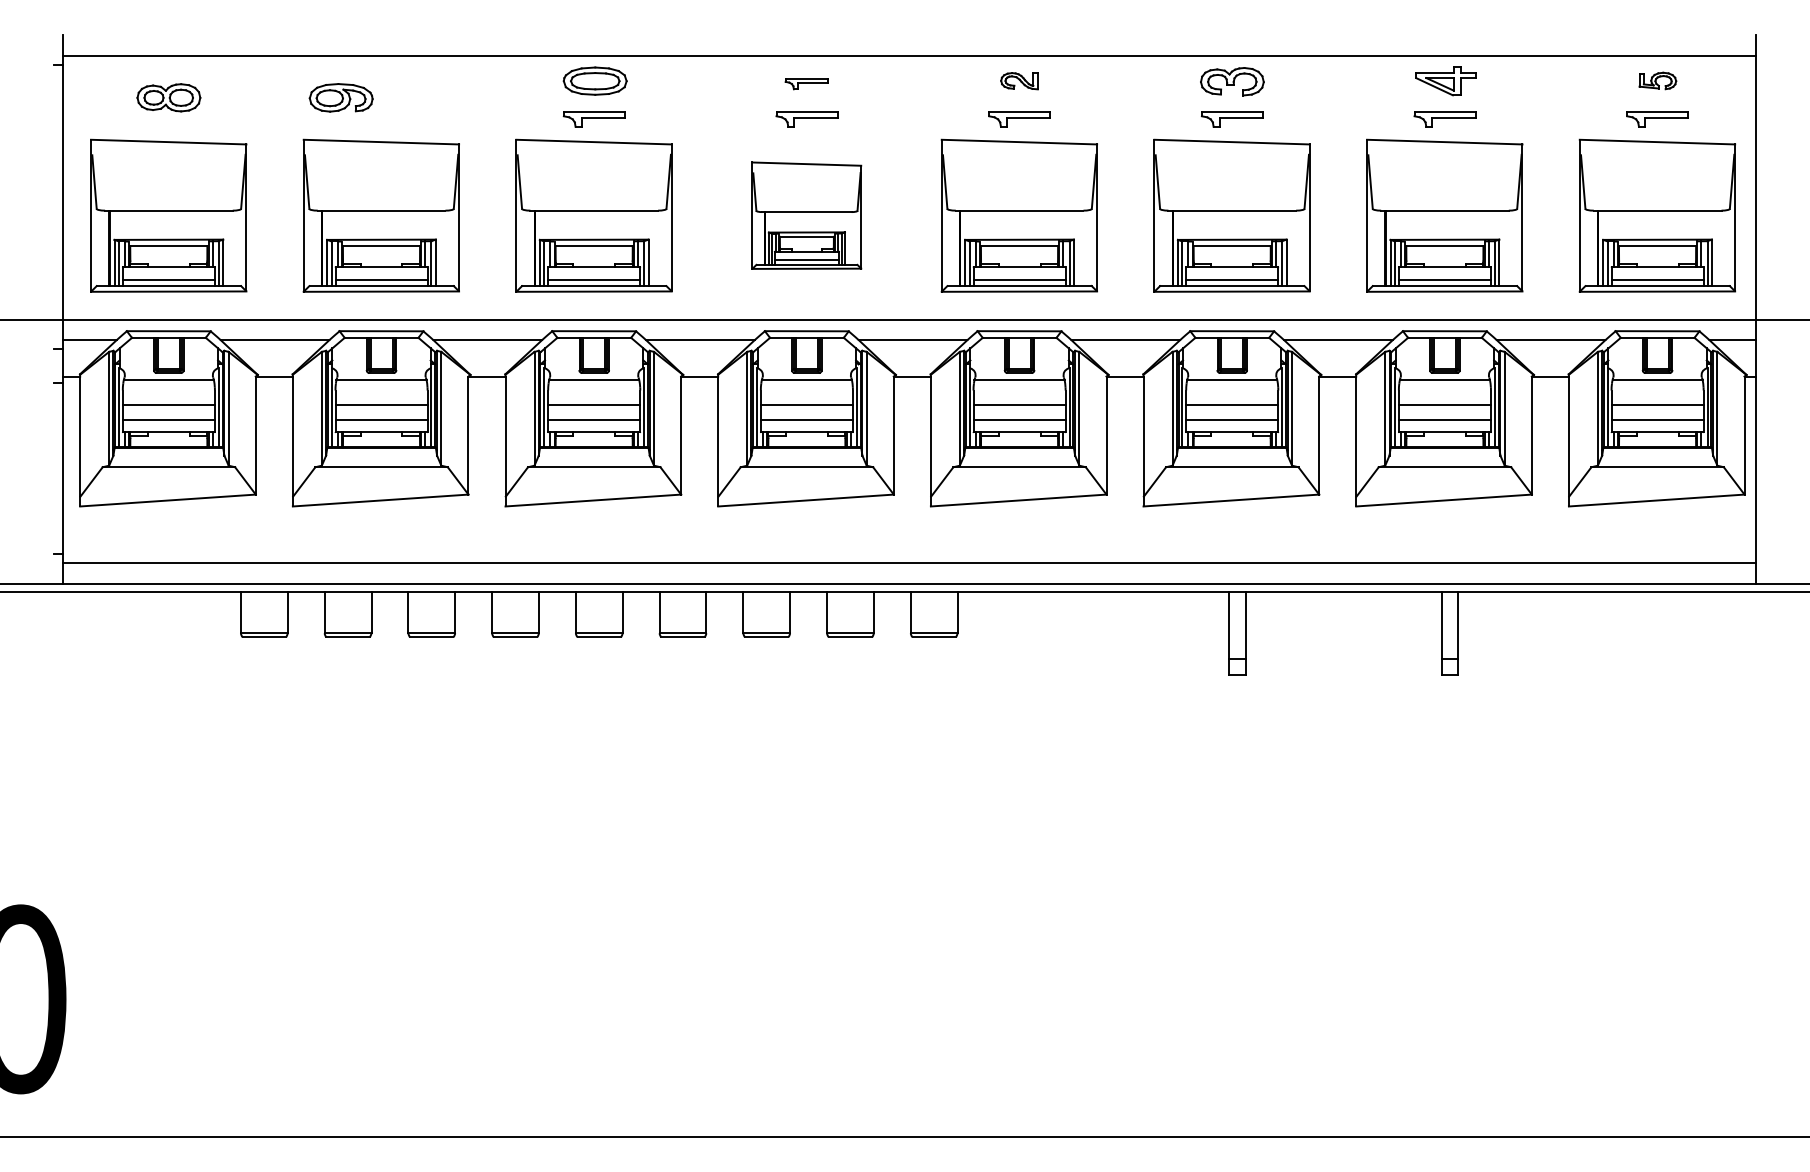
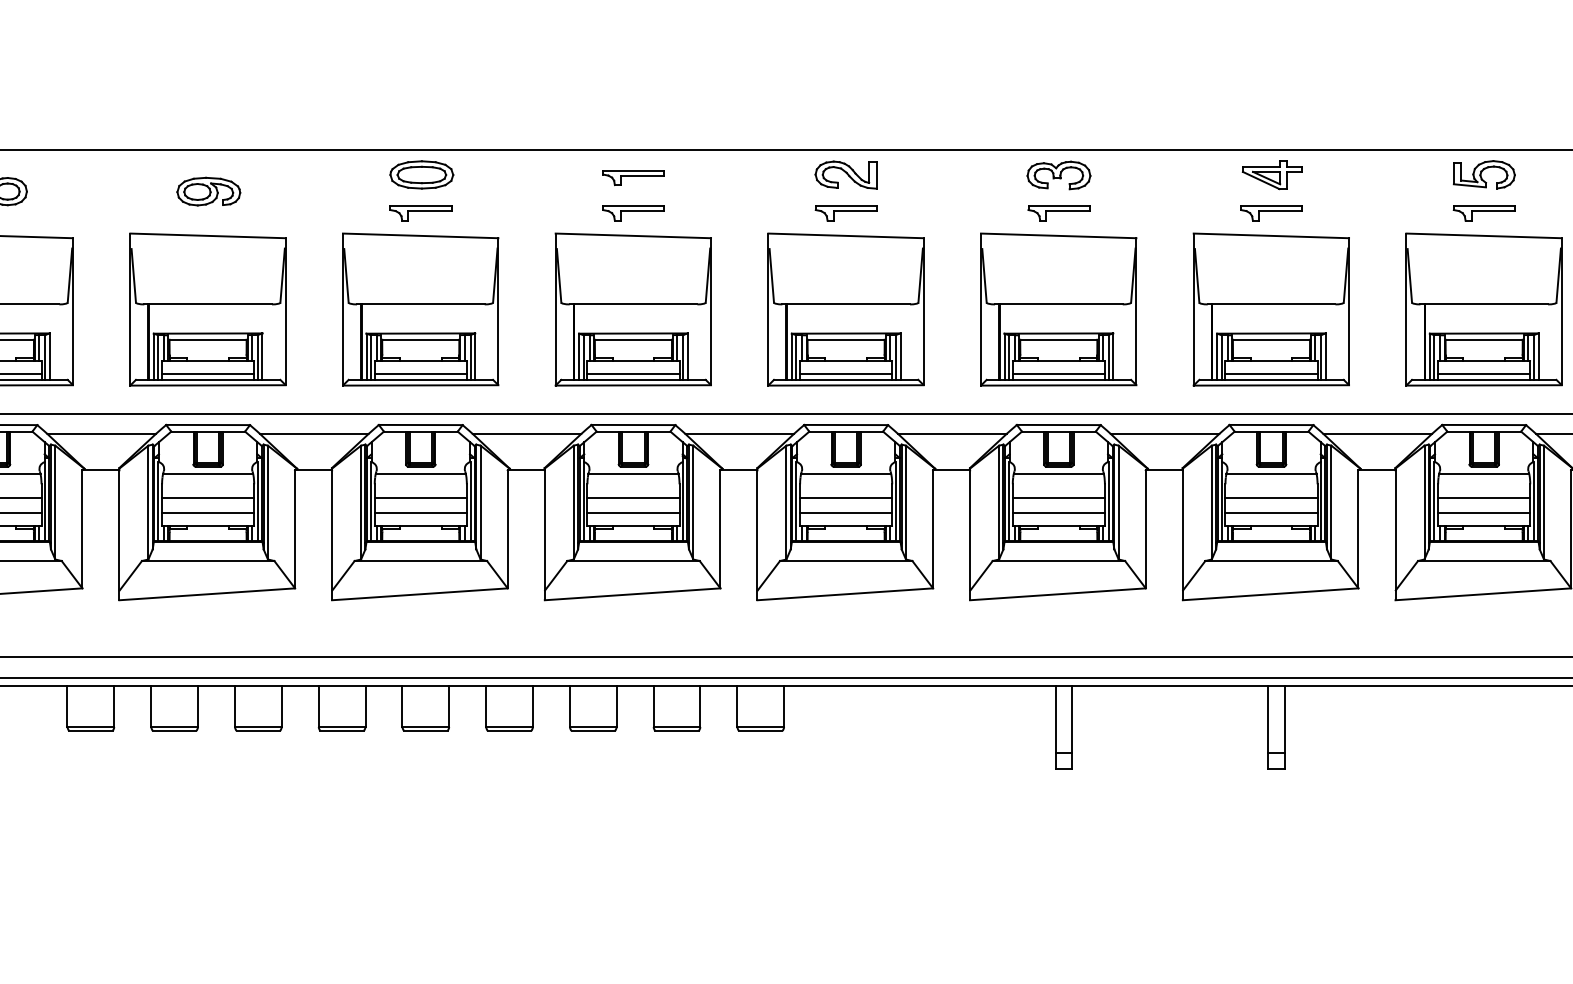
part: (1019, 80) -> (846, 174), size x1.67
part: (1657, 80) -> (1484, 174), size x1.67
part: (806, 84) -> (633, 178), size x1.43
part: (340, 97) -> (208, 191), moved
part: (806, 215) -> (633, 309), size x1.43

